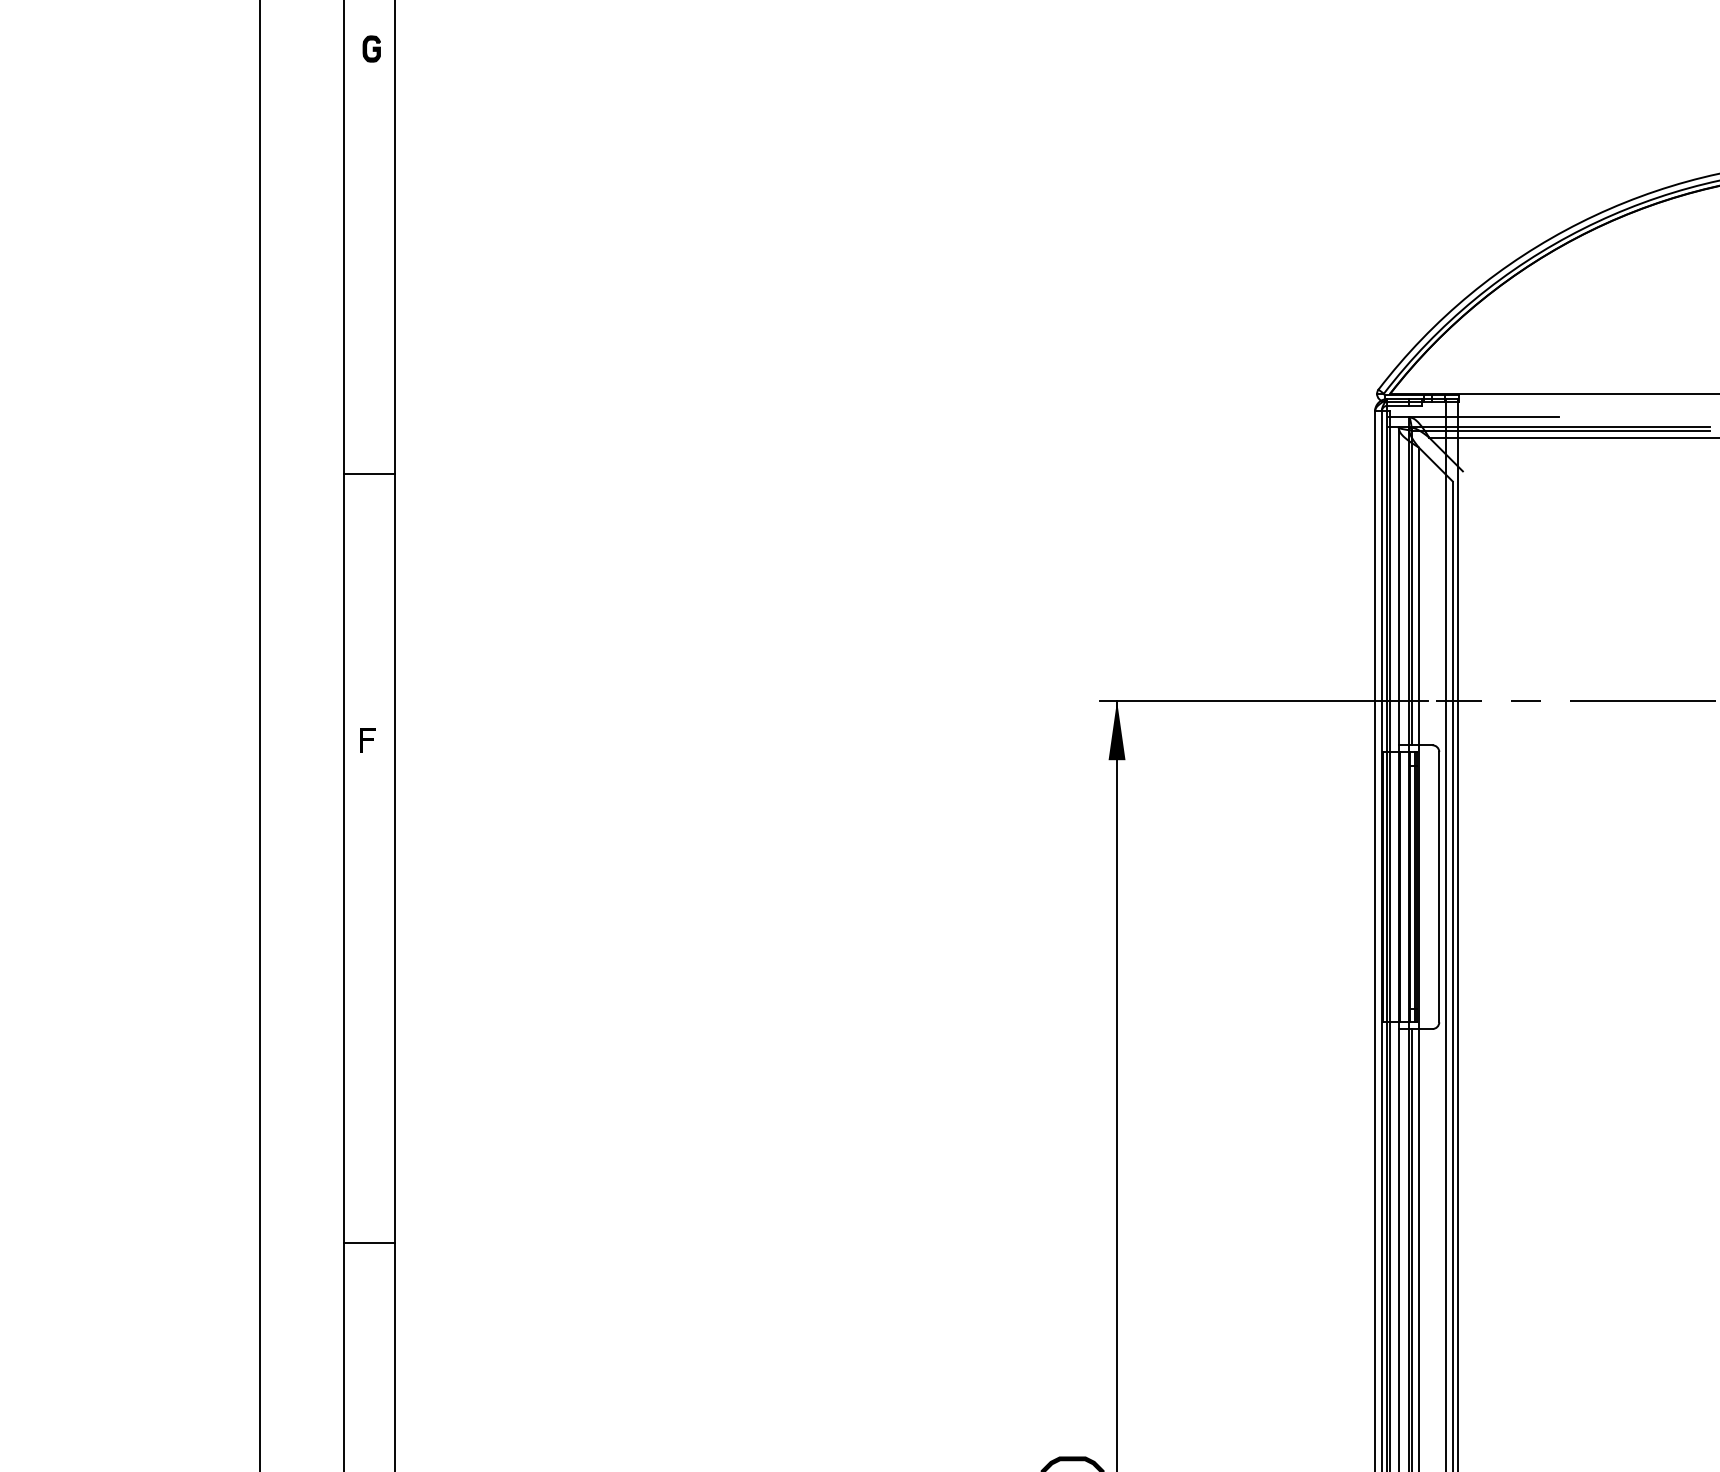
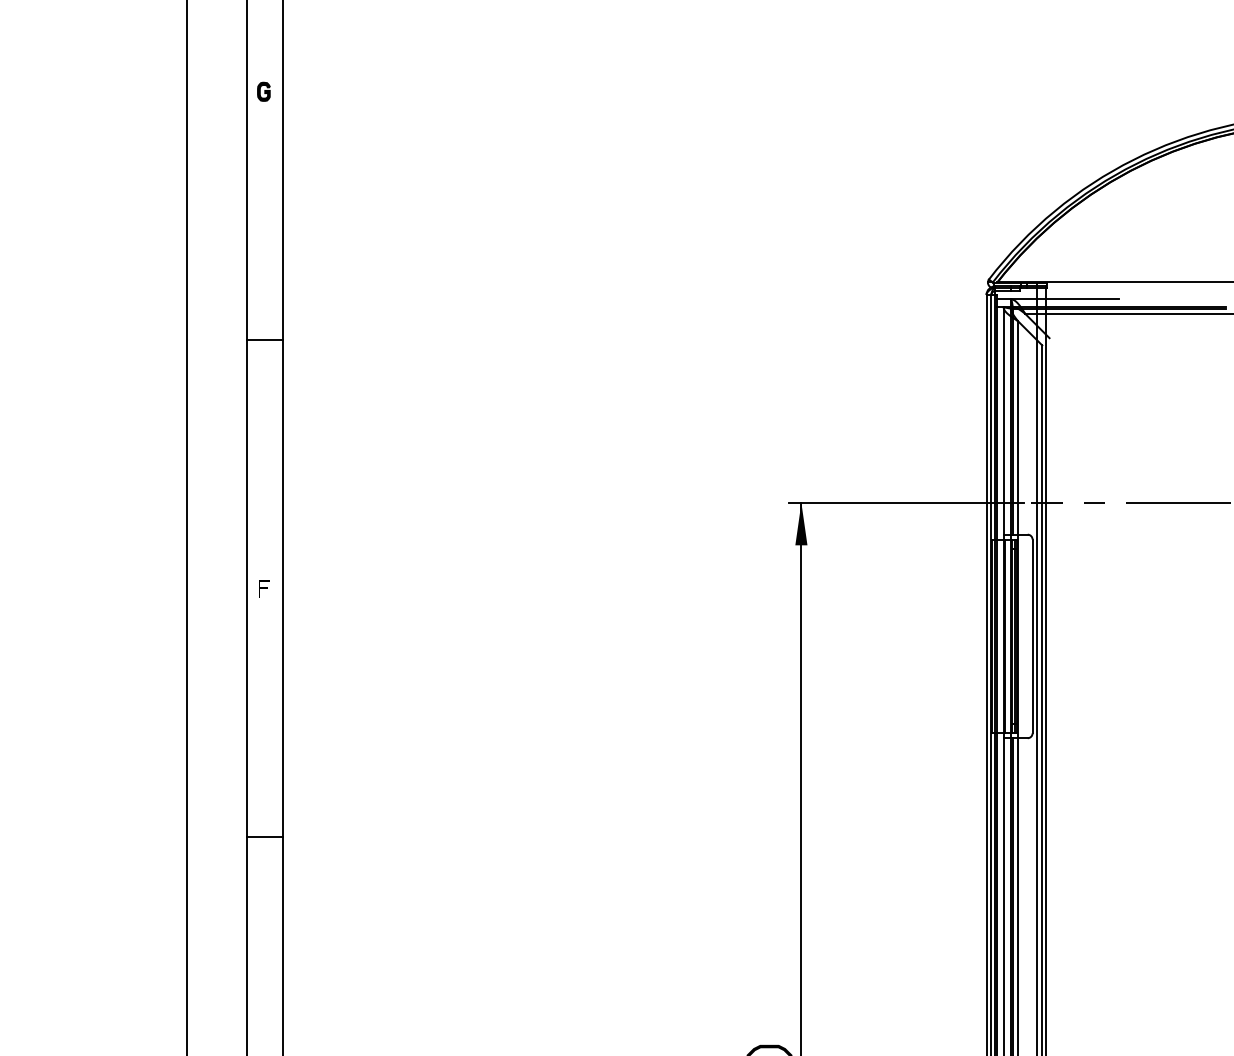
part: (371, 48) -> (263, 91), moved
part: (367, 740) -> (263, 588), moved
line: (369, 1242) -> (265, 836), moved

